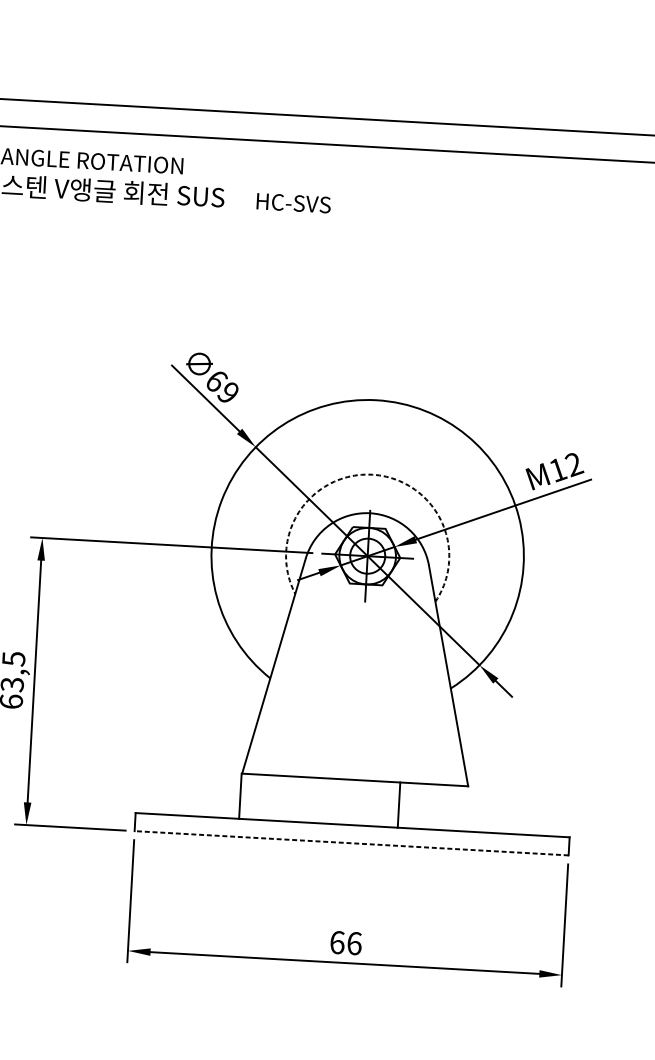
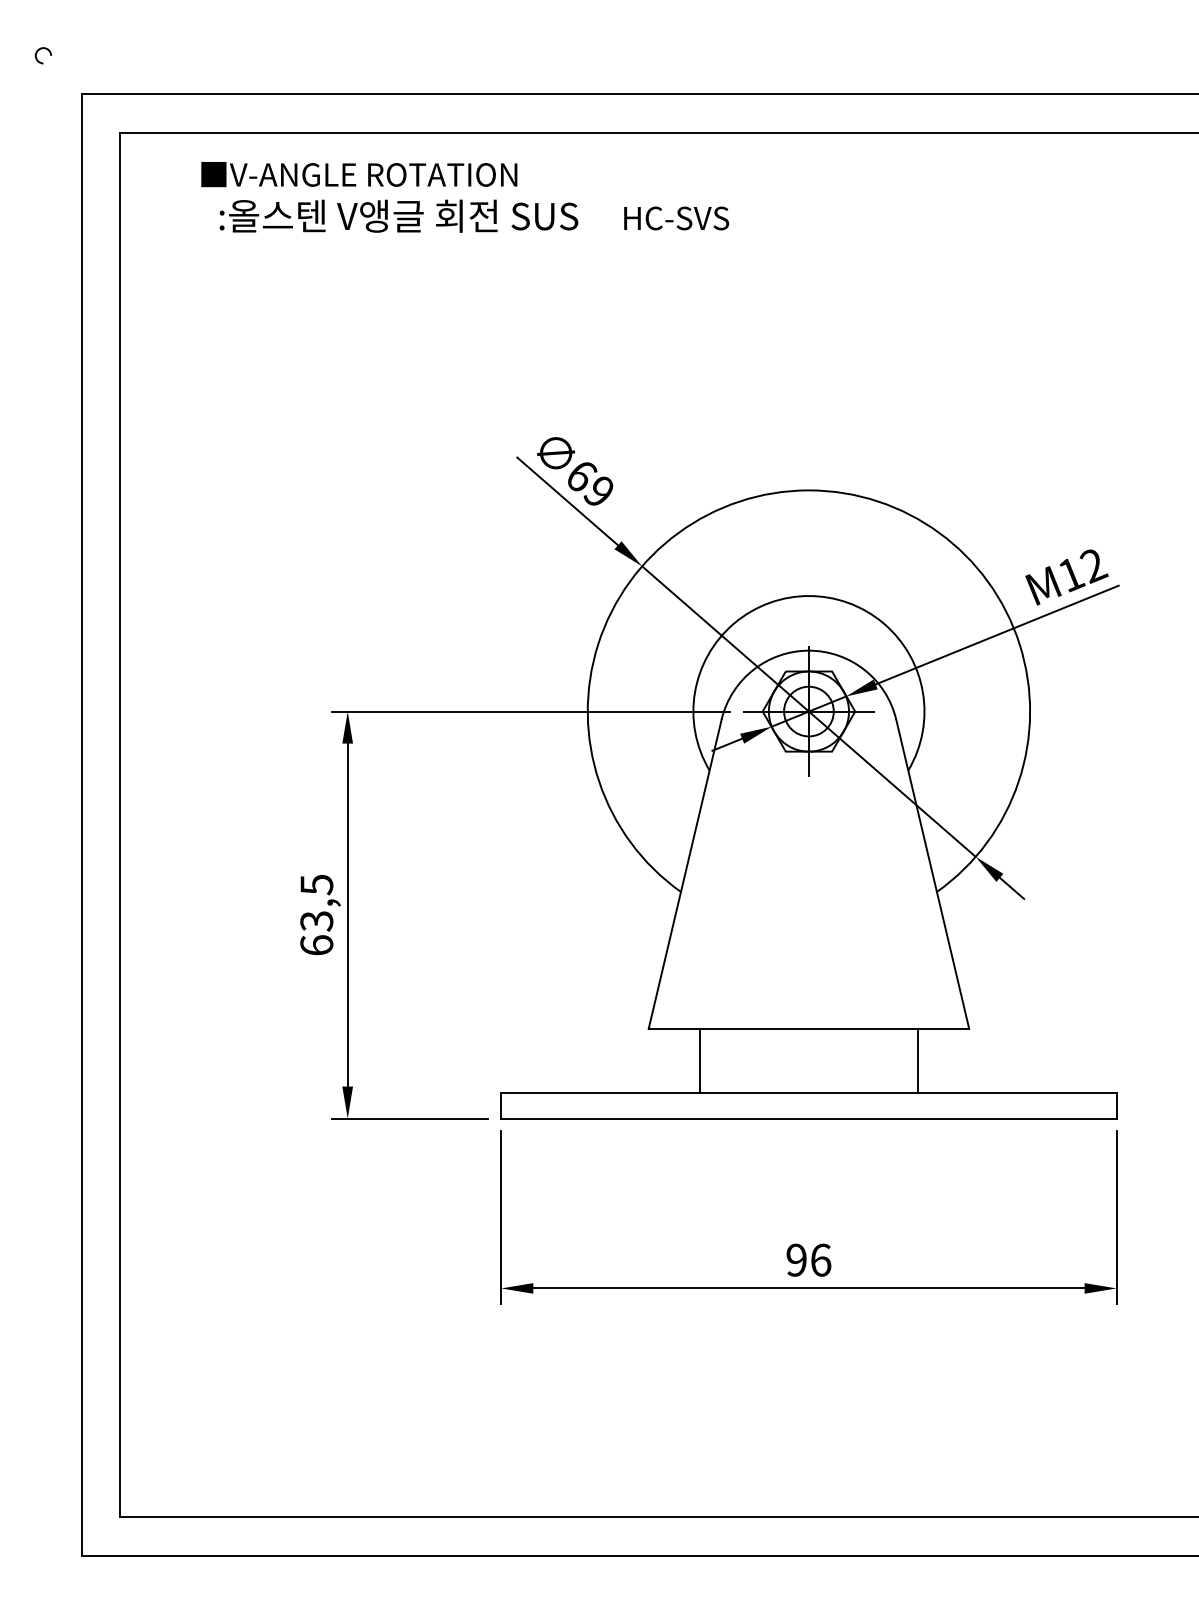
arc: (371, 475) -> (808, 596), dashed -> solid
line: (240, 795) -> (699, 1060), moved
line: (398, 804) -> (917, 1060), moved
line: (351, 843) -> (808, 1118), dashed -> solid
text: (337, 942) -> (796, 1259), 66 -> 96

